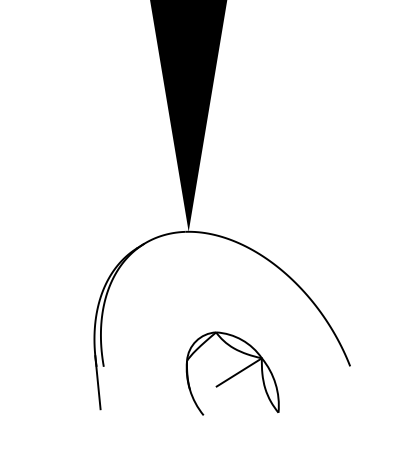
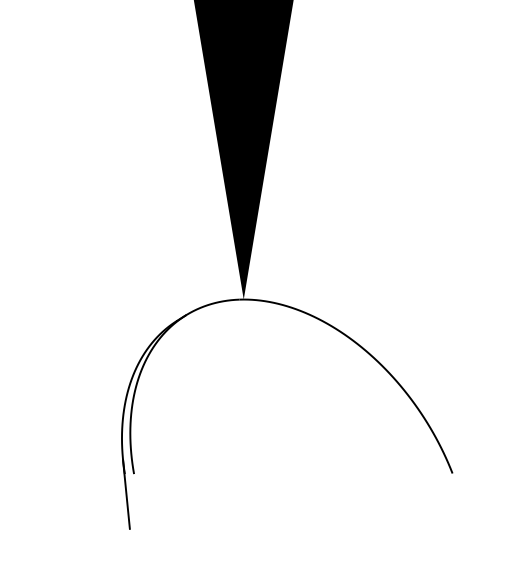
part: (232, 373) -> (300, 482), removed

